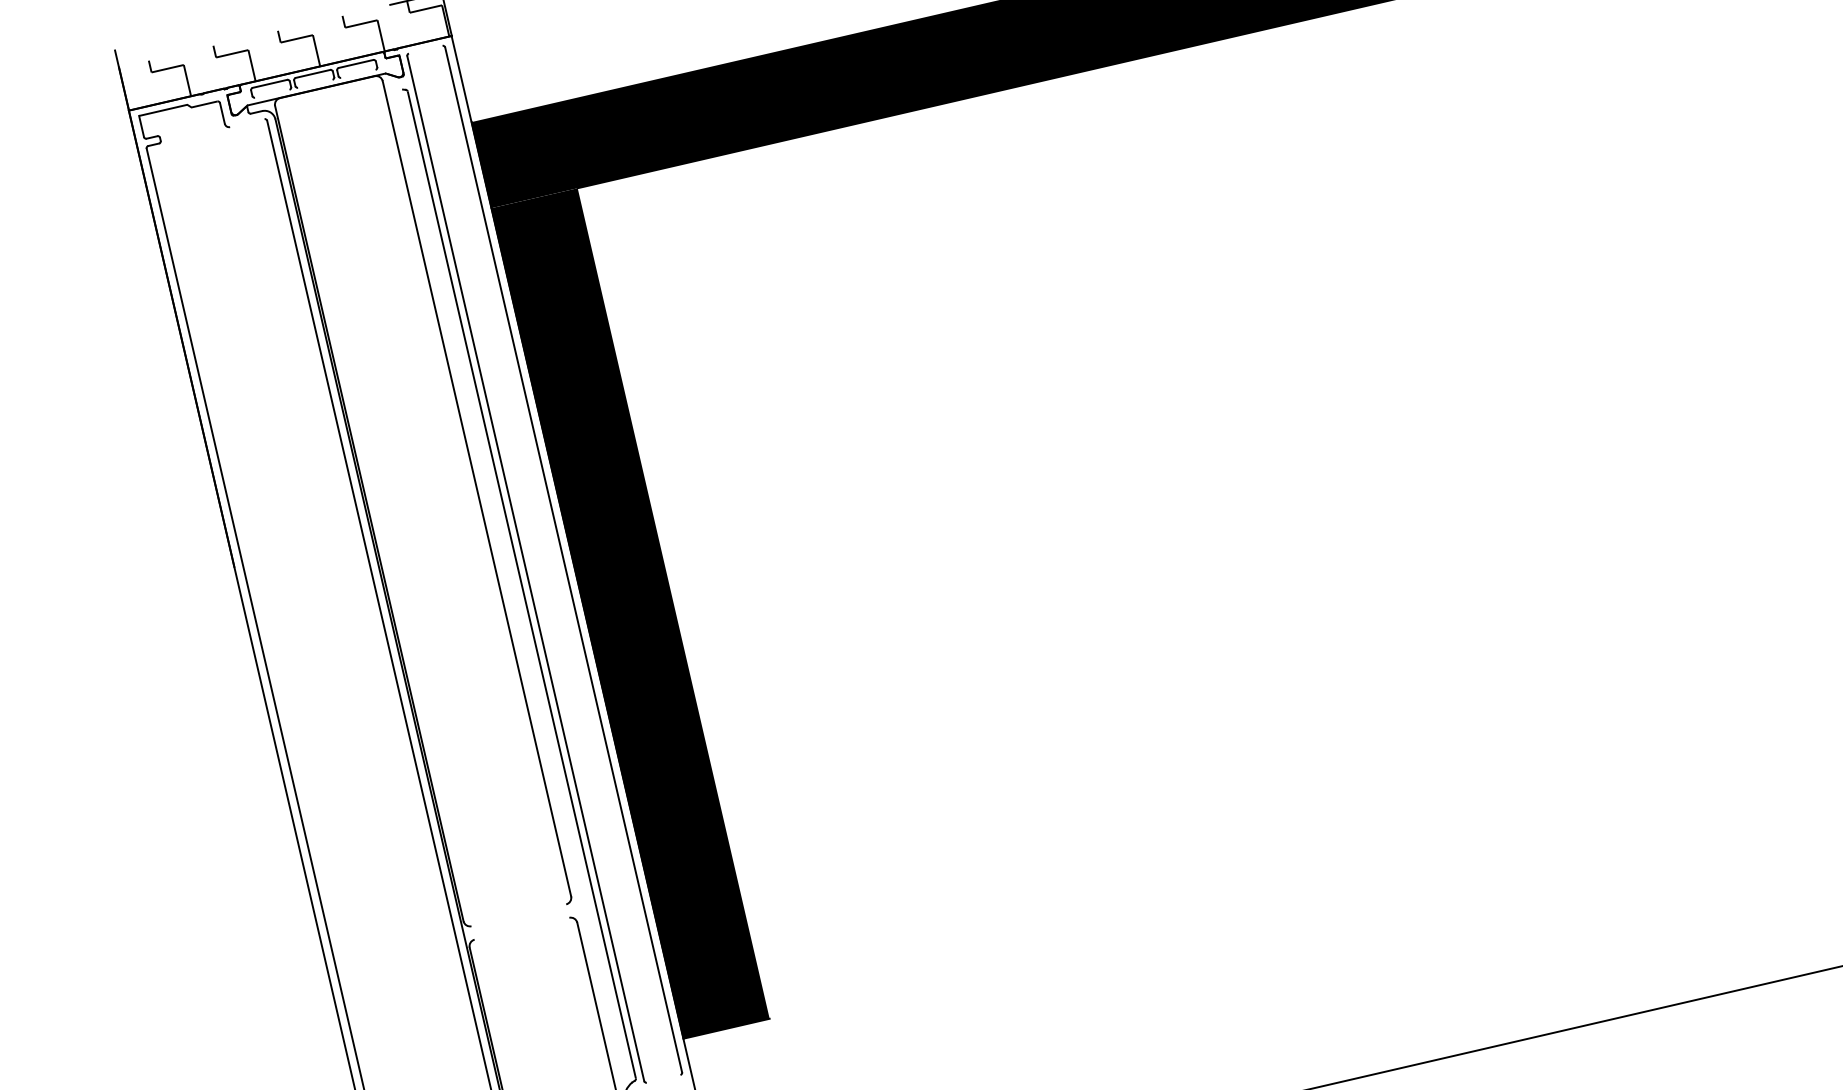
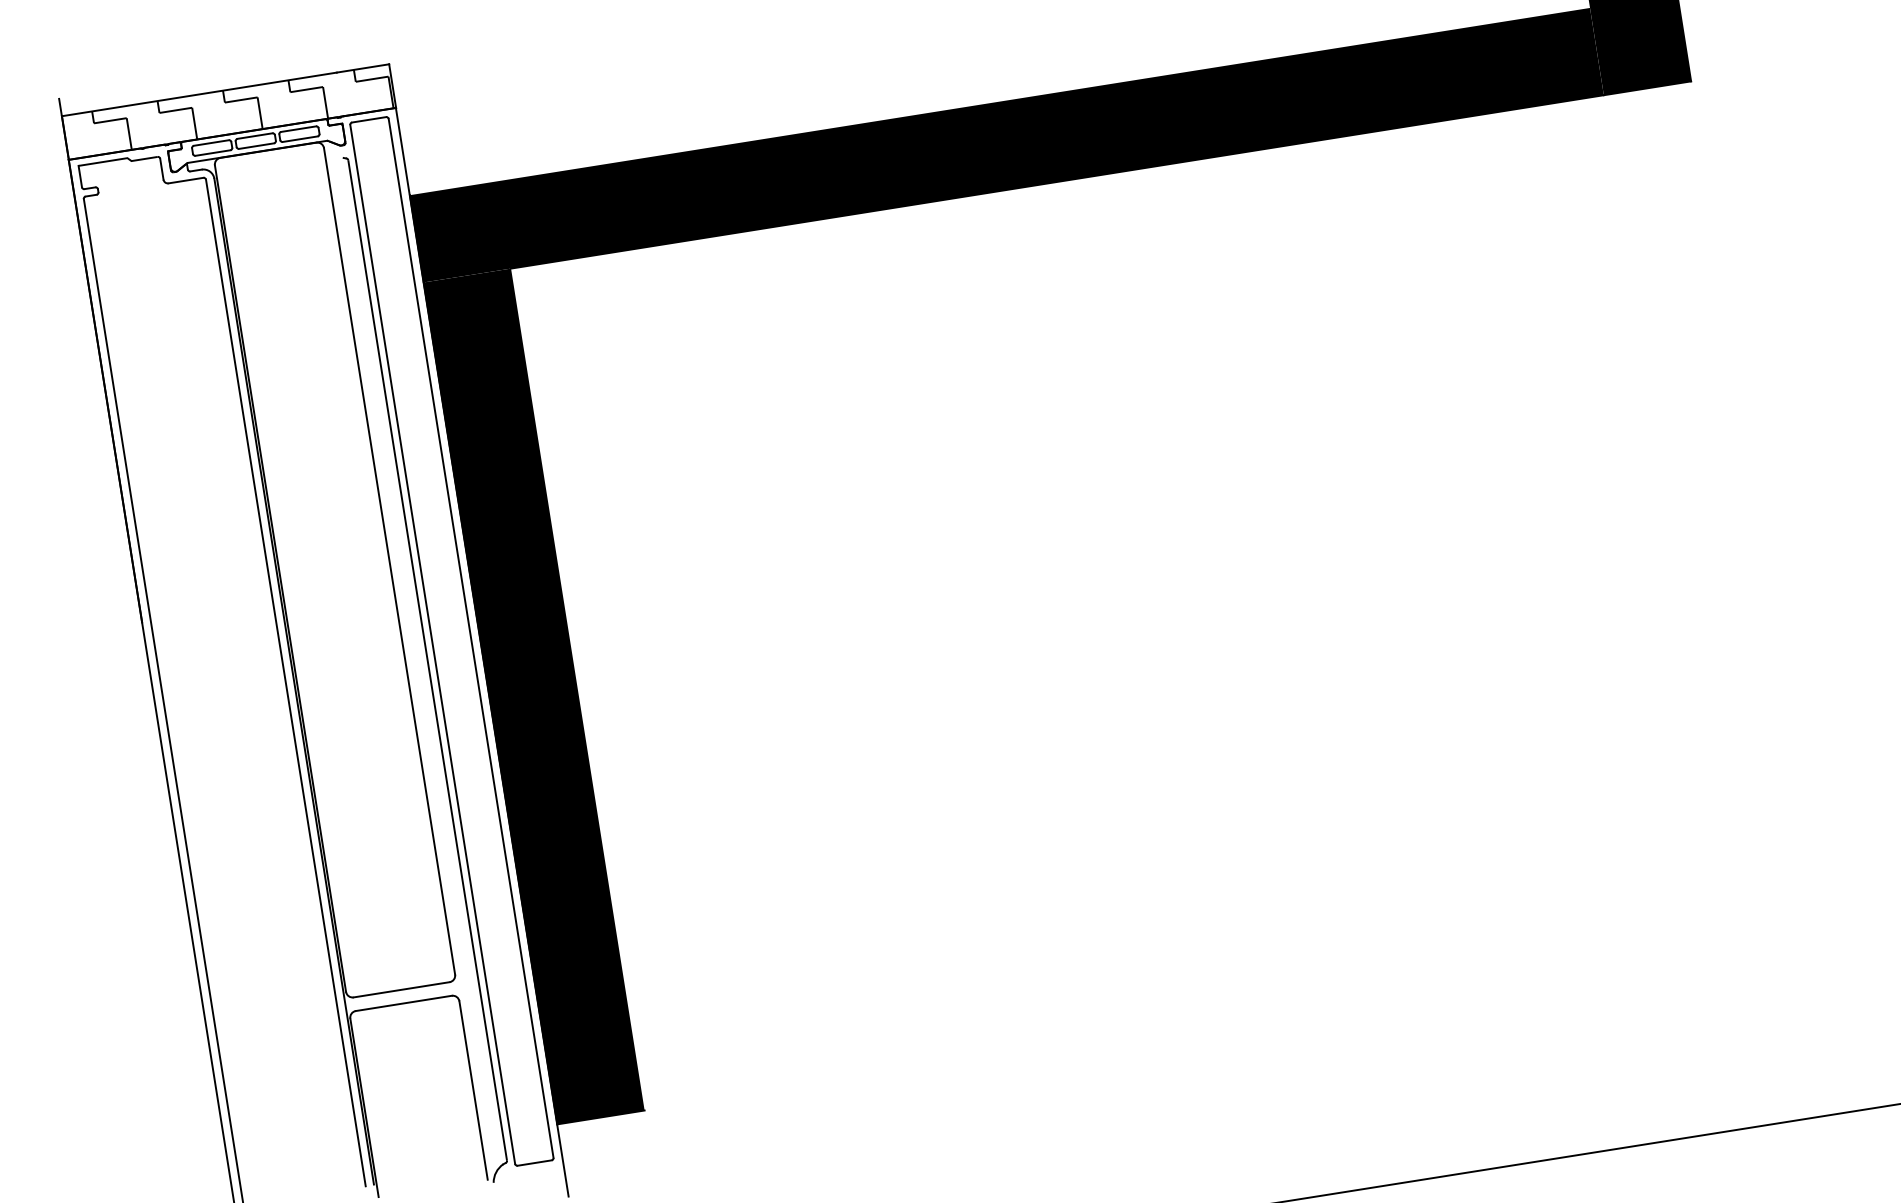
line: (253, 36) -> (198, 94), added
line: (426, 49) -> (369, 119), added
line: (357, 73) -> (299, 138), added
line: (315, 83) -> (256, 145), added
line: (271, 93) -> (212, 152), added
line: (246, 123) -> (185, 180), added
line: (518, 915) -> (401, 989), added
line: (521, 928) -> (403, 1003), added
line: (663, 1078) -> (534, 1162), added

